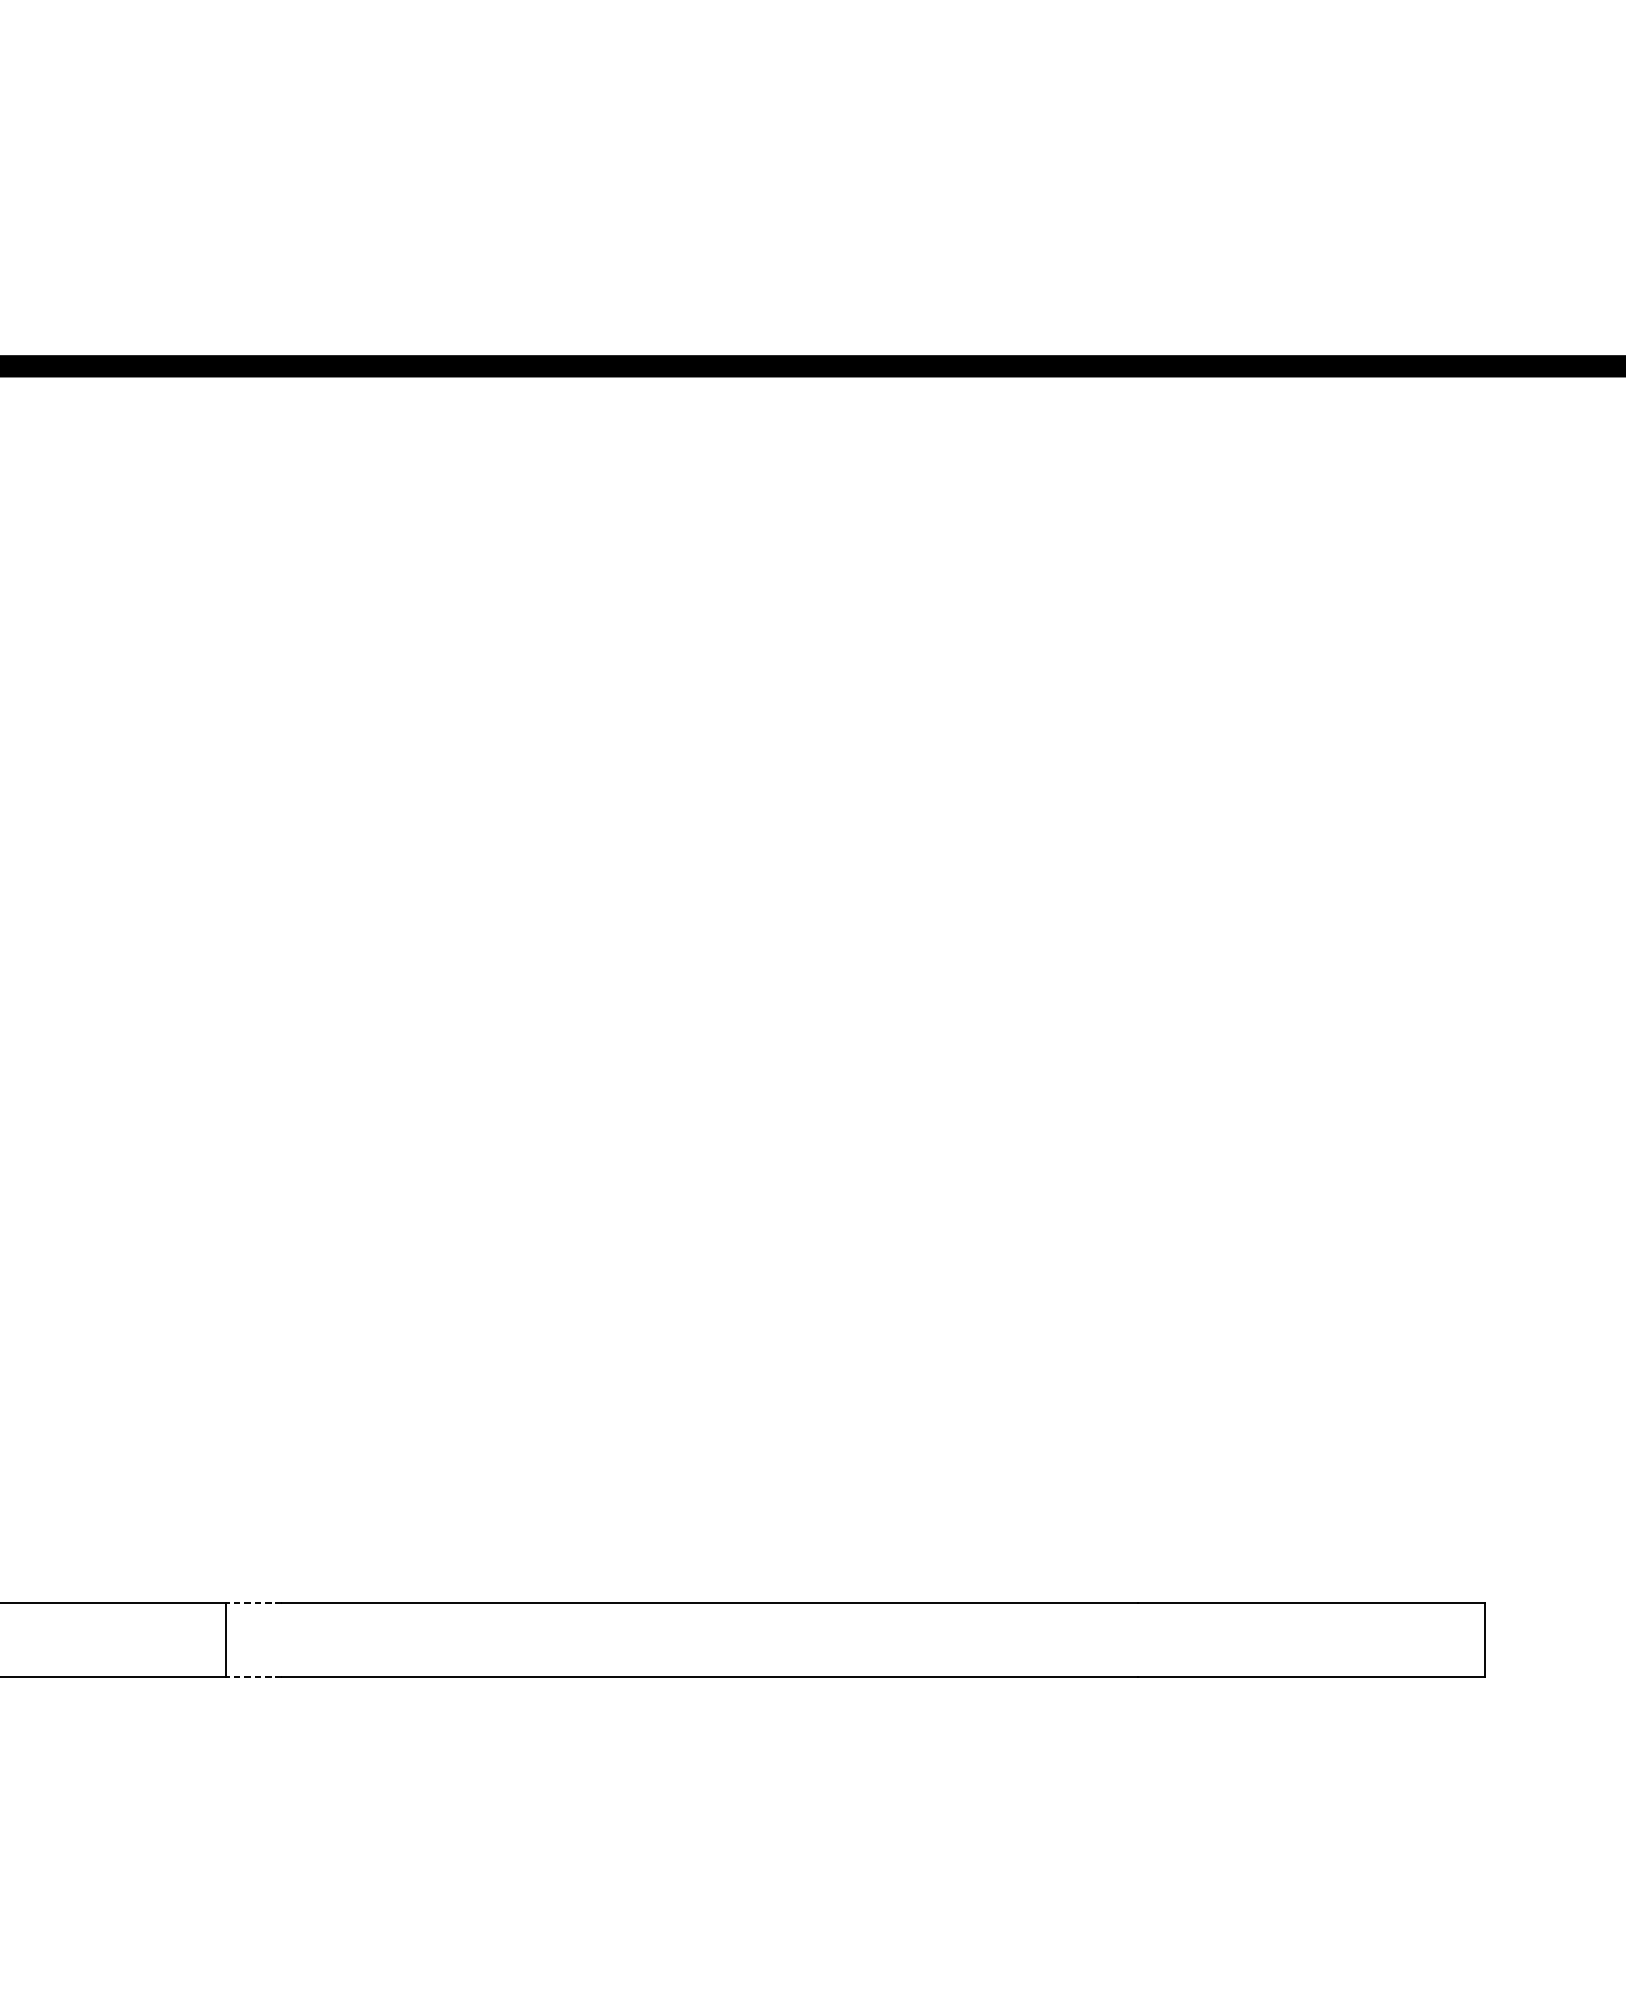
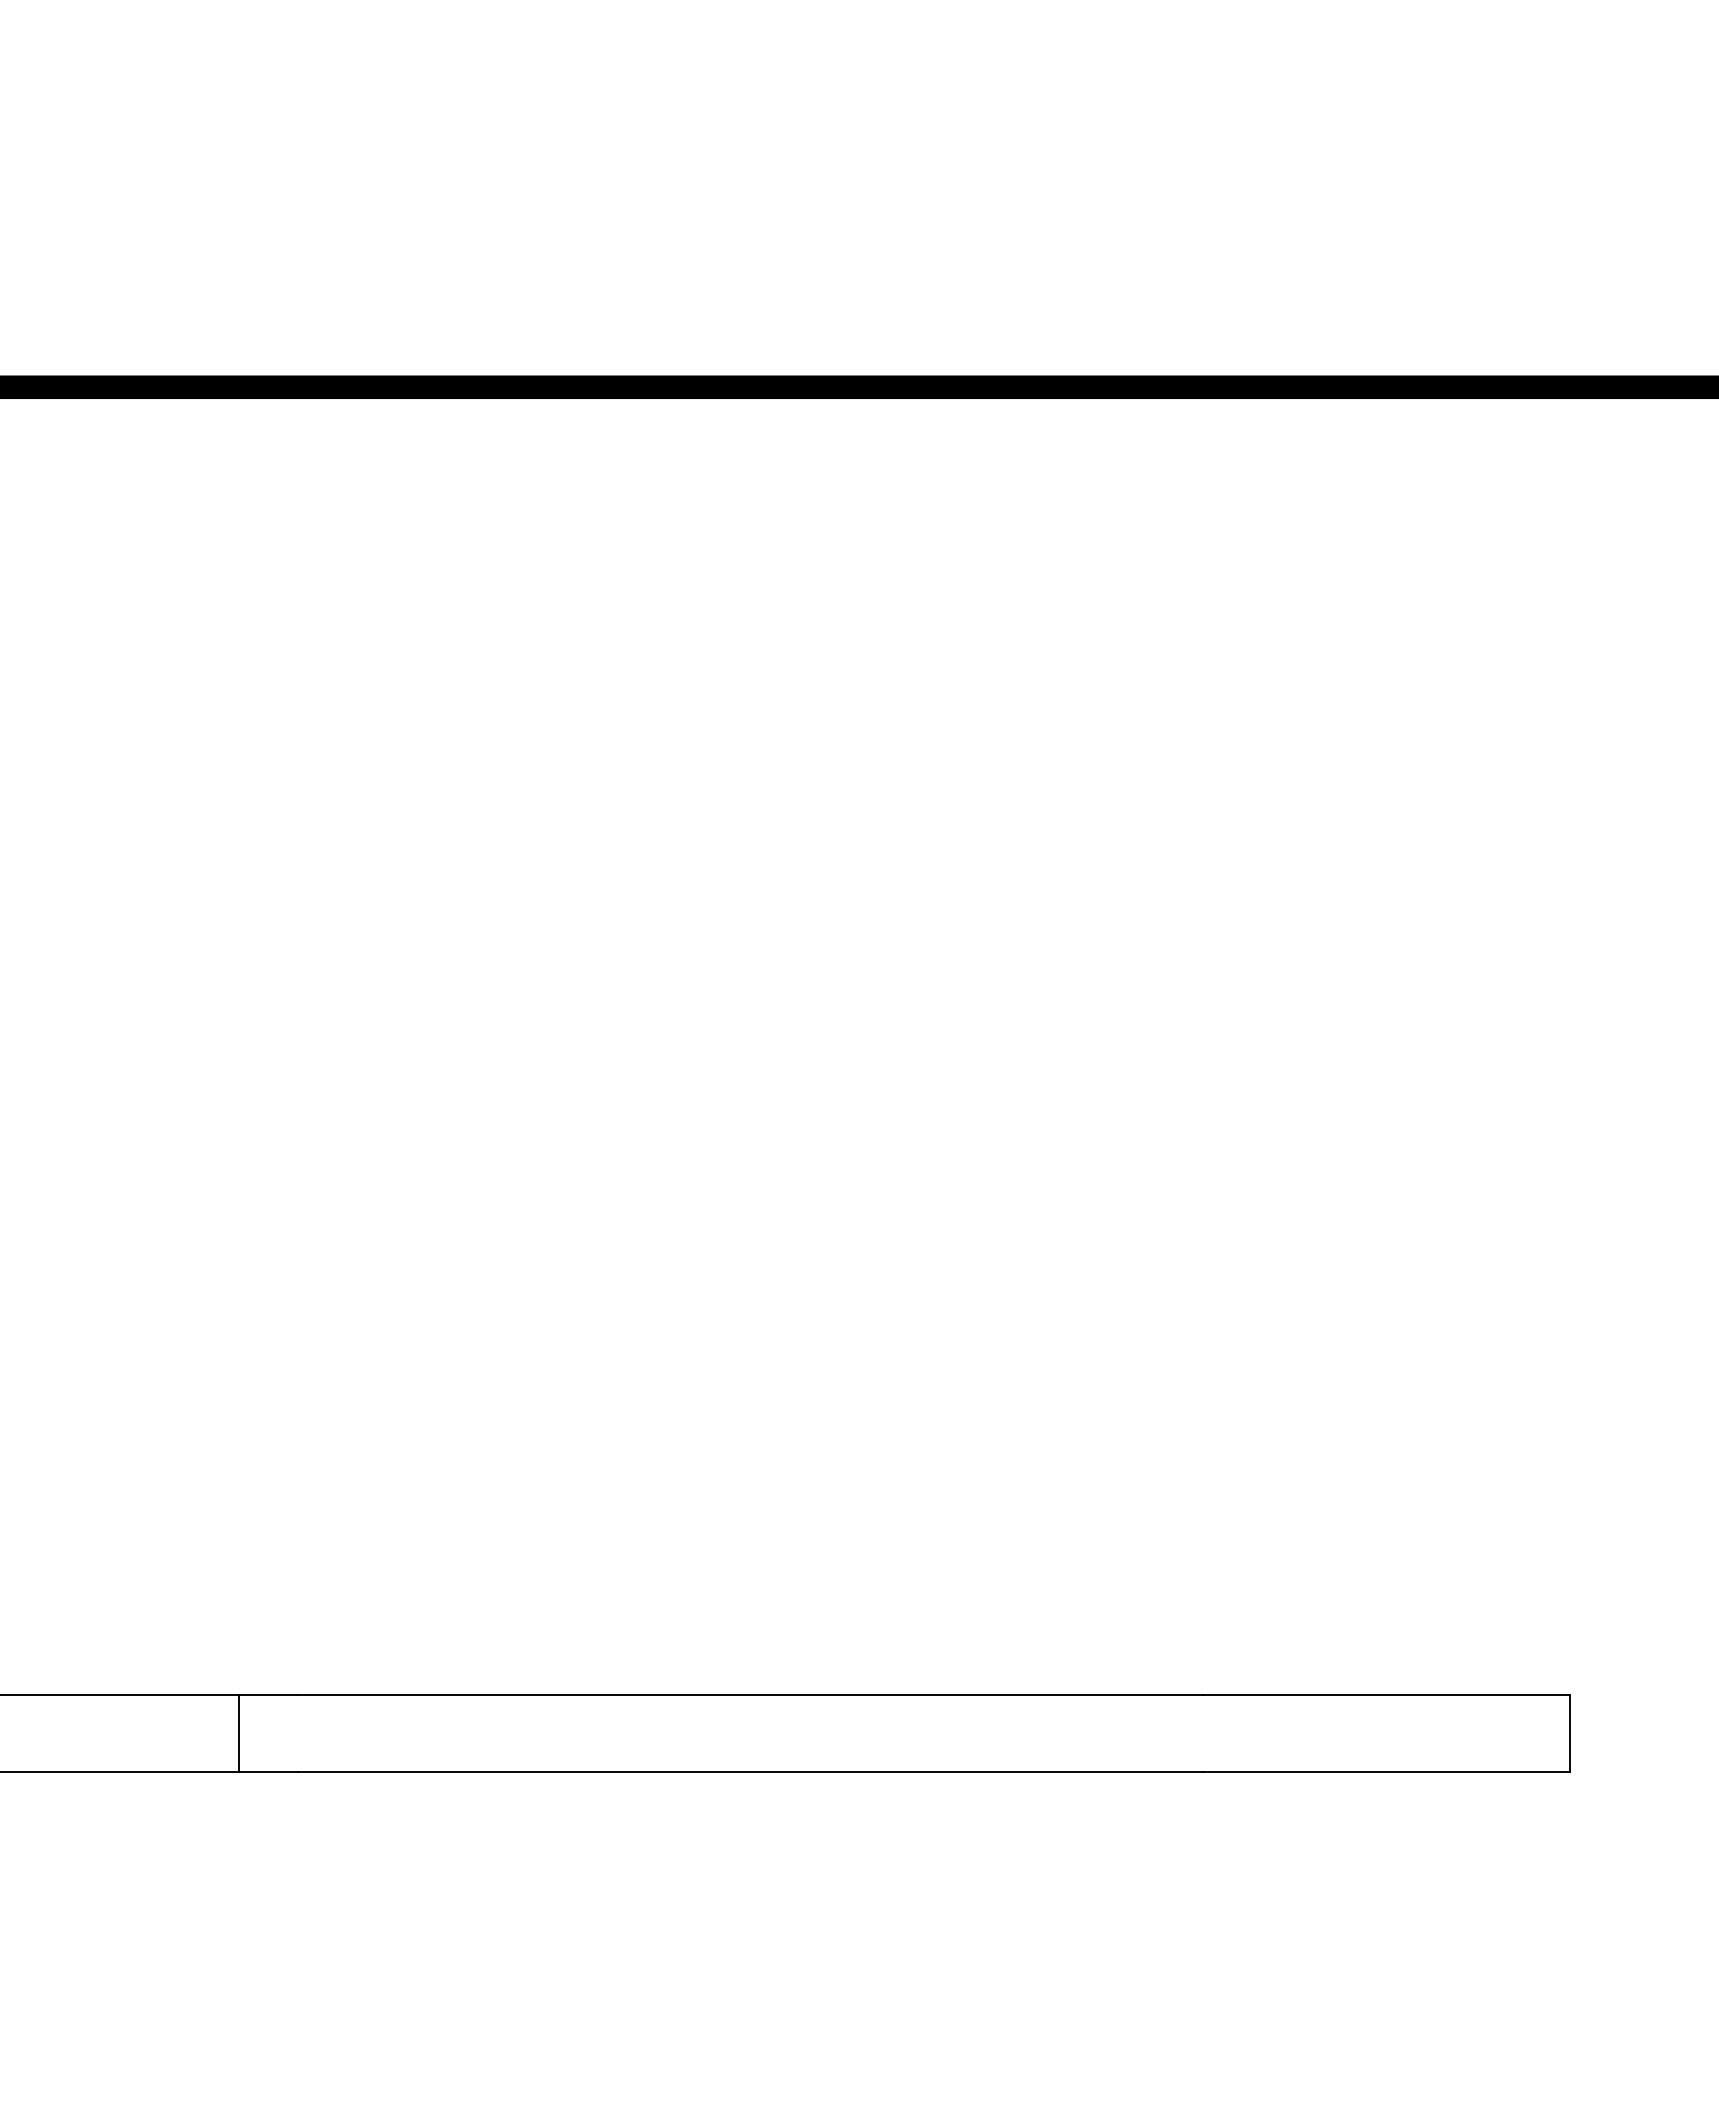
line: (253, 1602) -> (268, 1694), dashed -> solid
line: (253, 1676) -> (268, 1772), dashed -> solid

